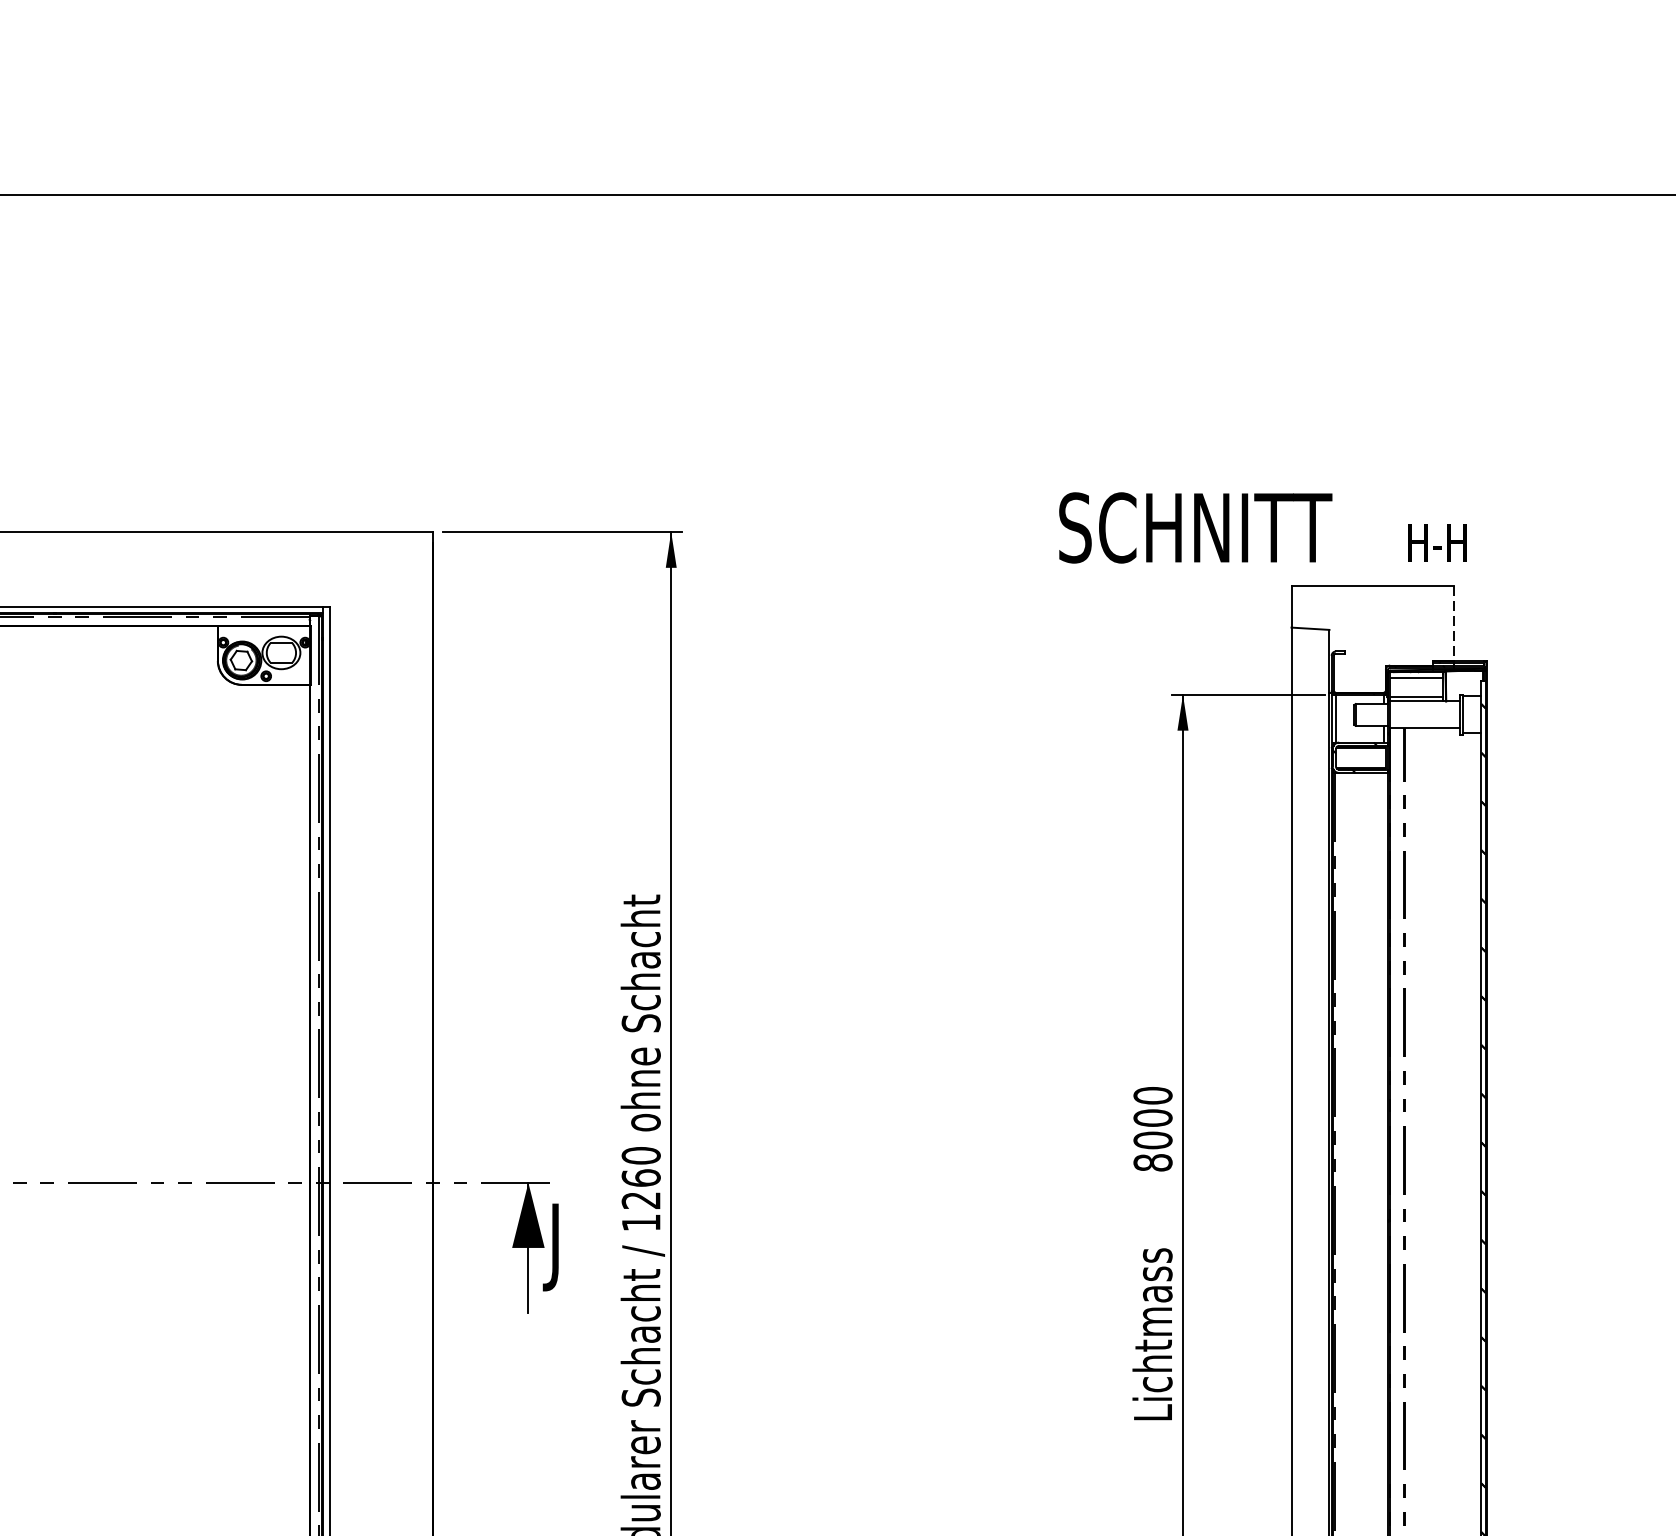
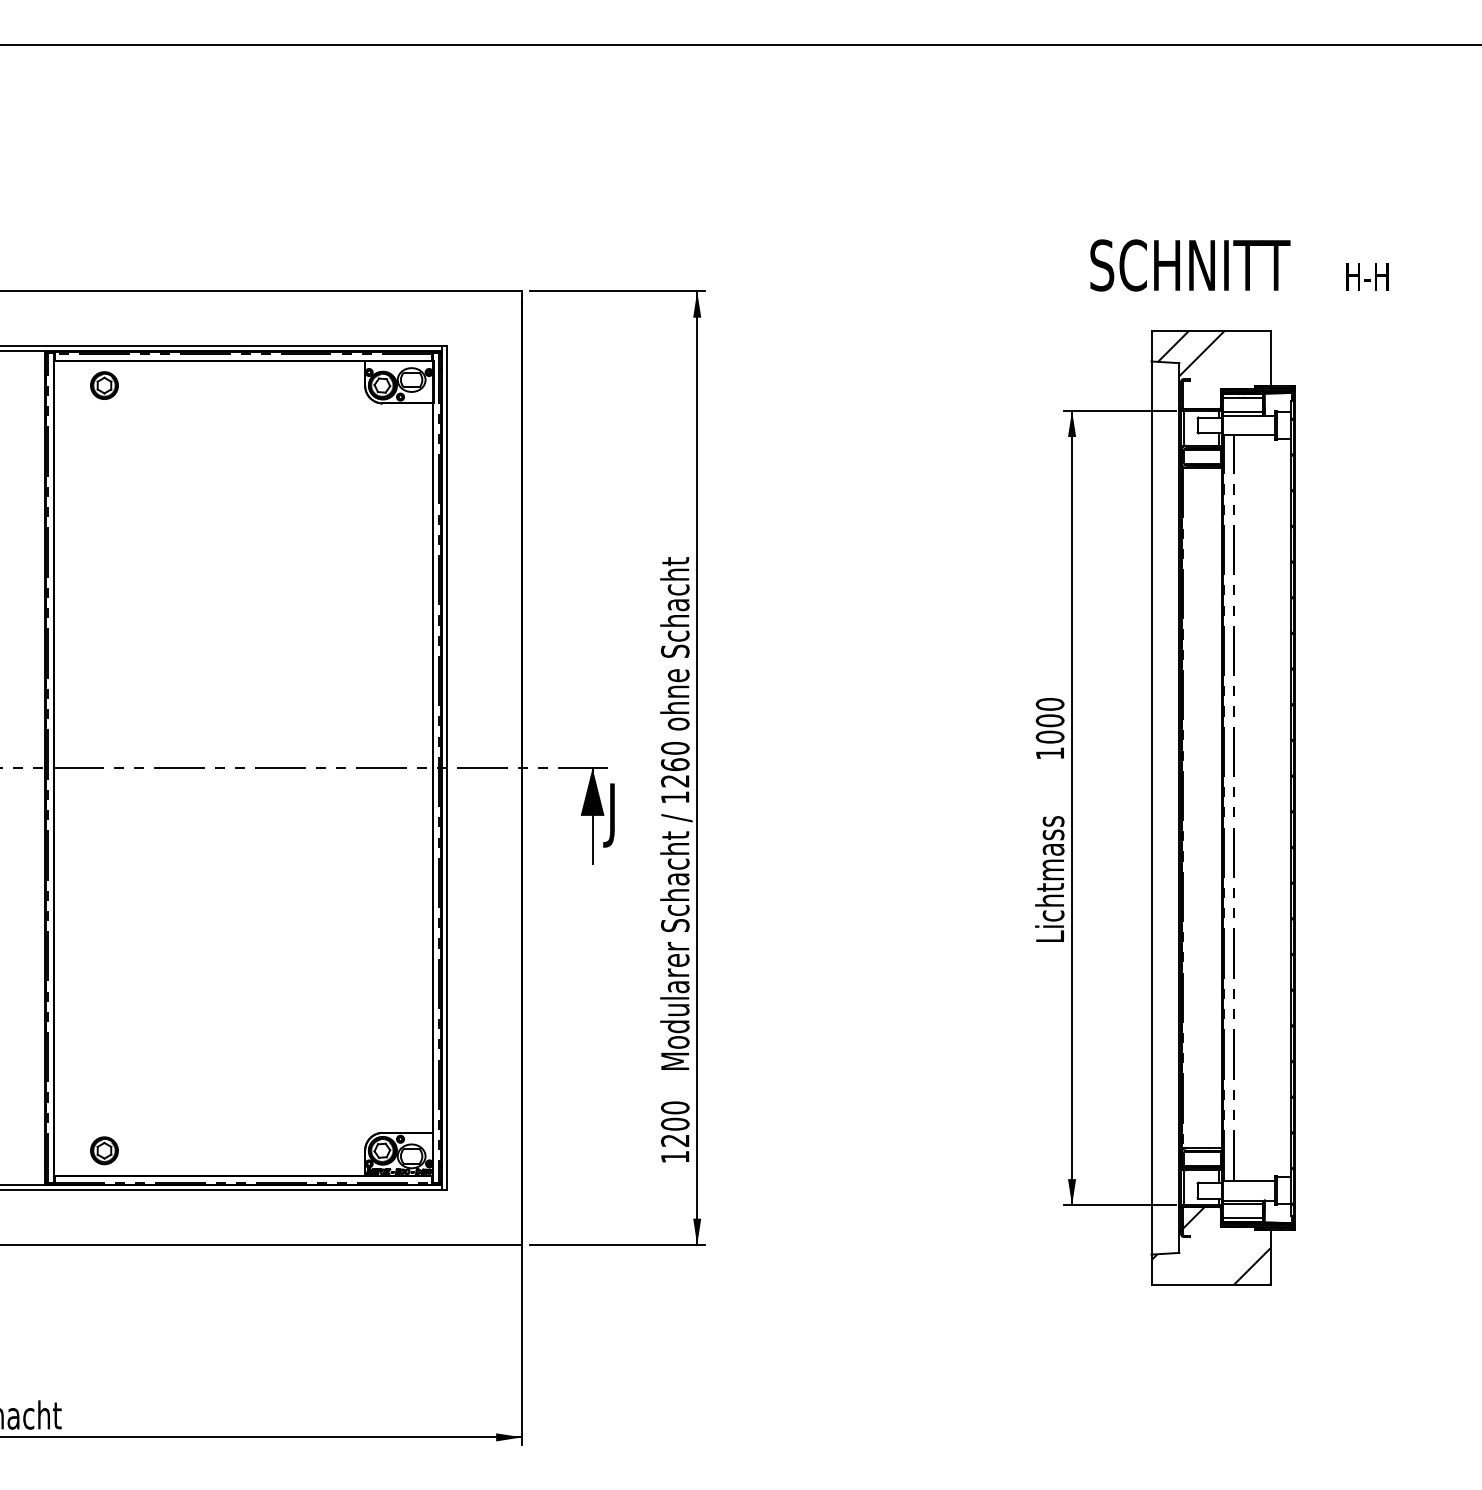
text: (1262, 527) -> (1239, 265), moved
hatch: (1340, 616) -> (1187, 353), added
line: (1453, 624) -> (1270, 359), dashed -> solid
text: (1152, 1162) -> (1049, 753), 8000 -> 1000

